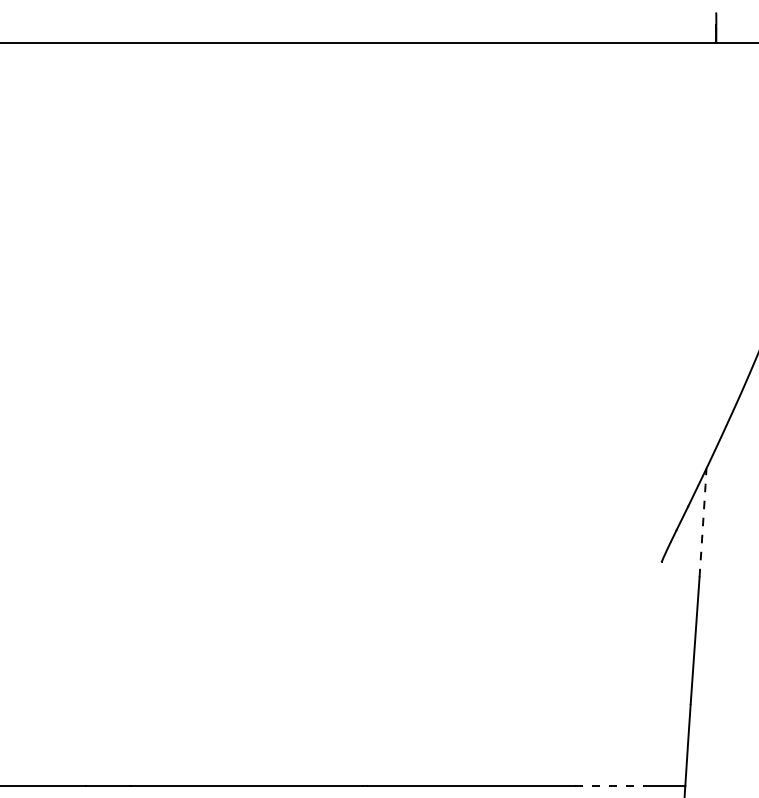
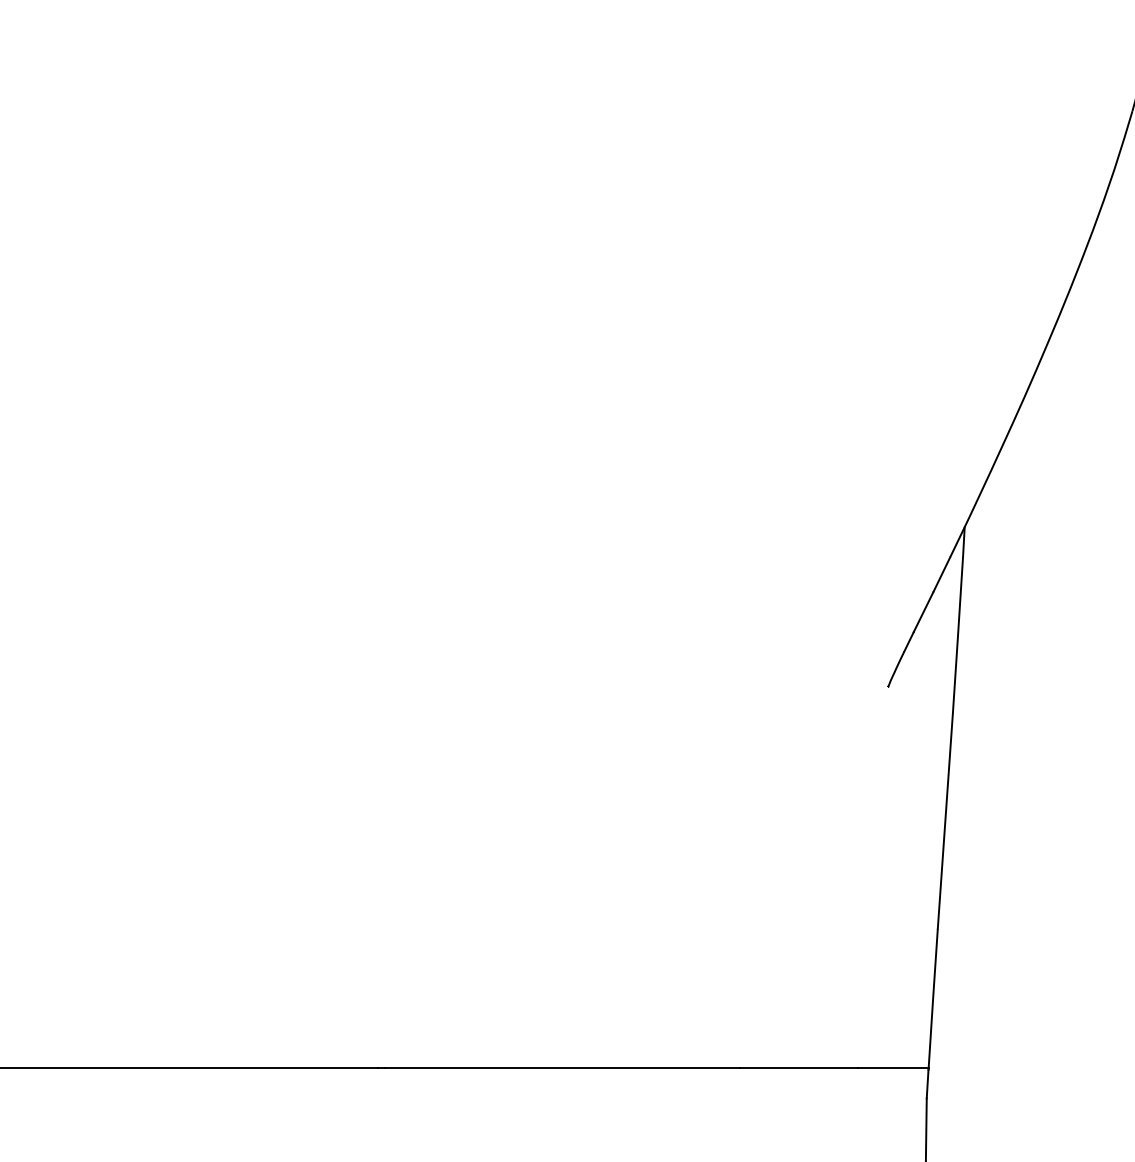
line: (703, 523) -> (959, 620), dashed -> solid
line: (609, 785) -> (799, 1067), dashed -> solid

